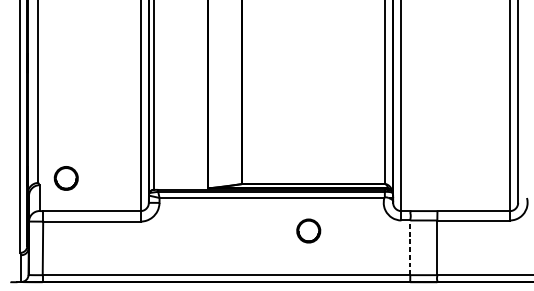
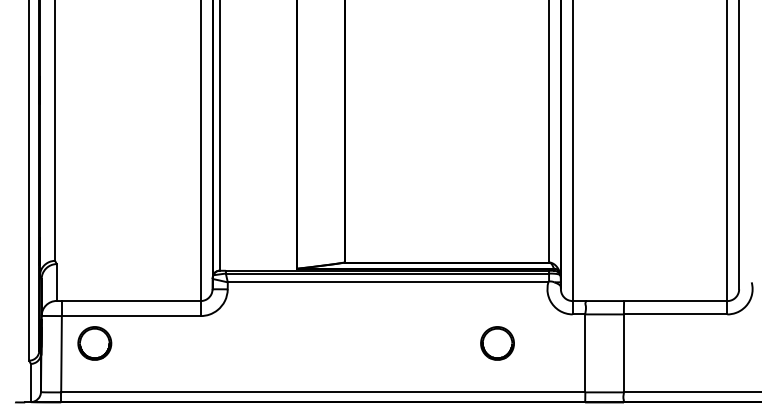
part: (66, 178) -> (94, 343), moved
part: (308, 231) -> (497, 343), moved
line: (410, 247) -> (585, 353), dashed -> solid

